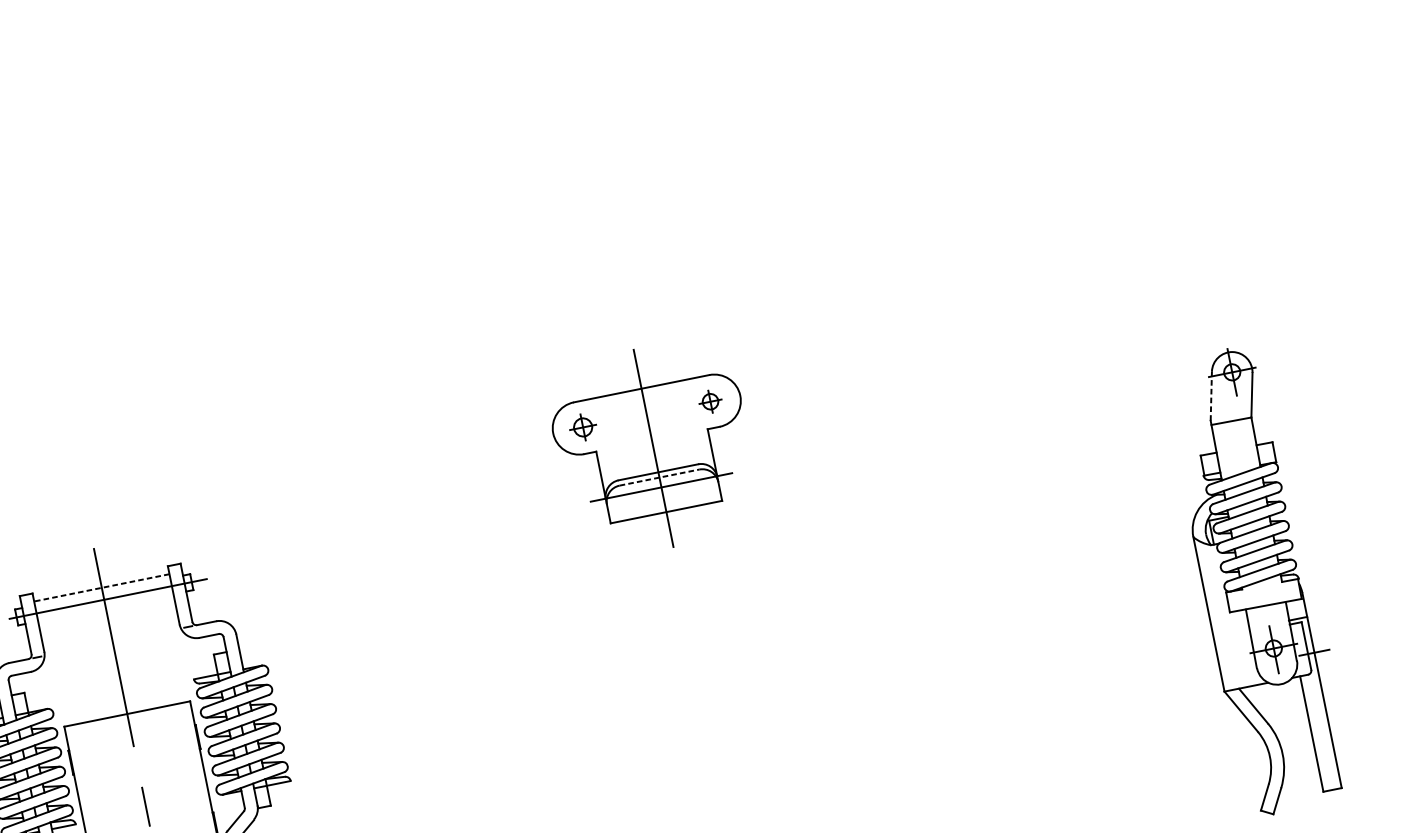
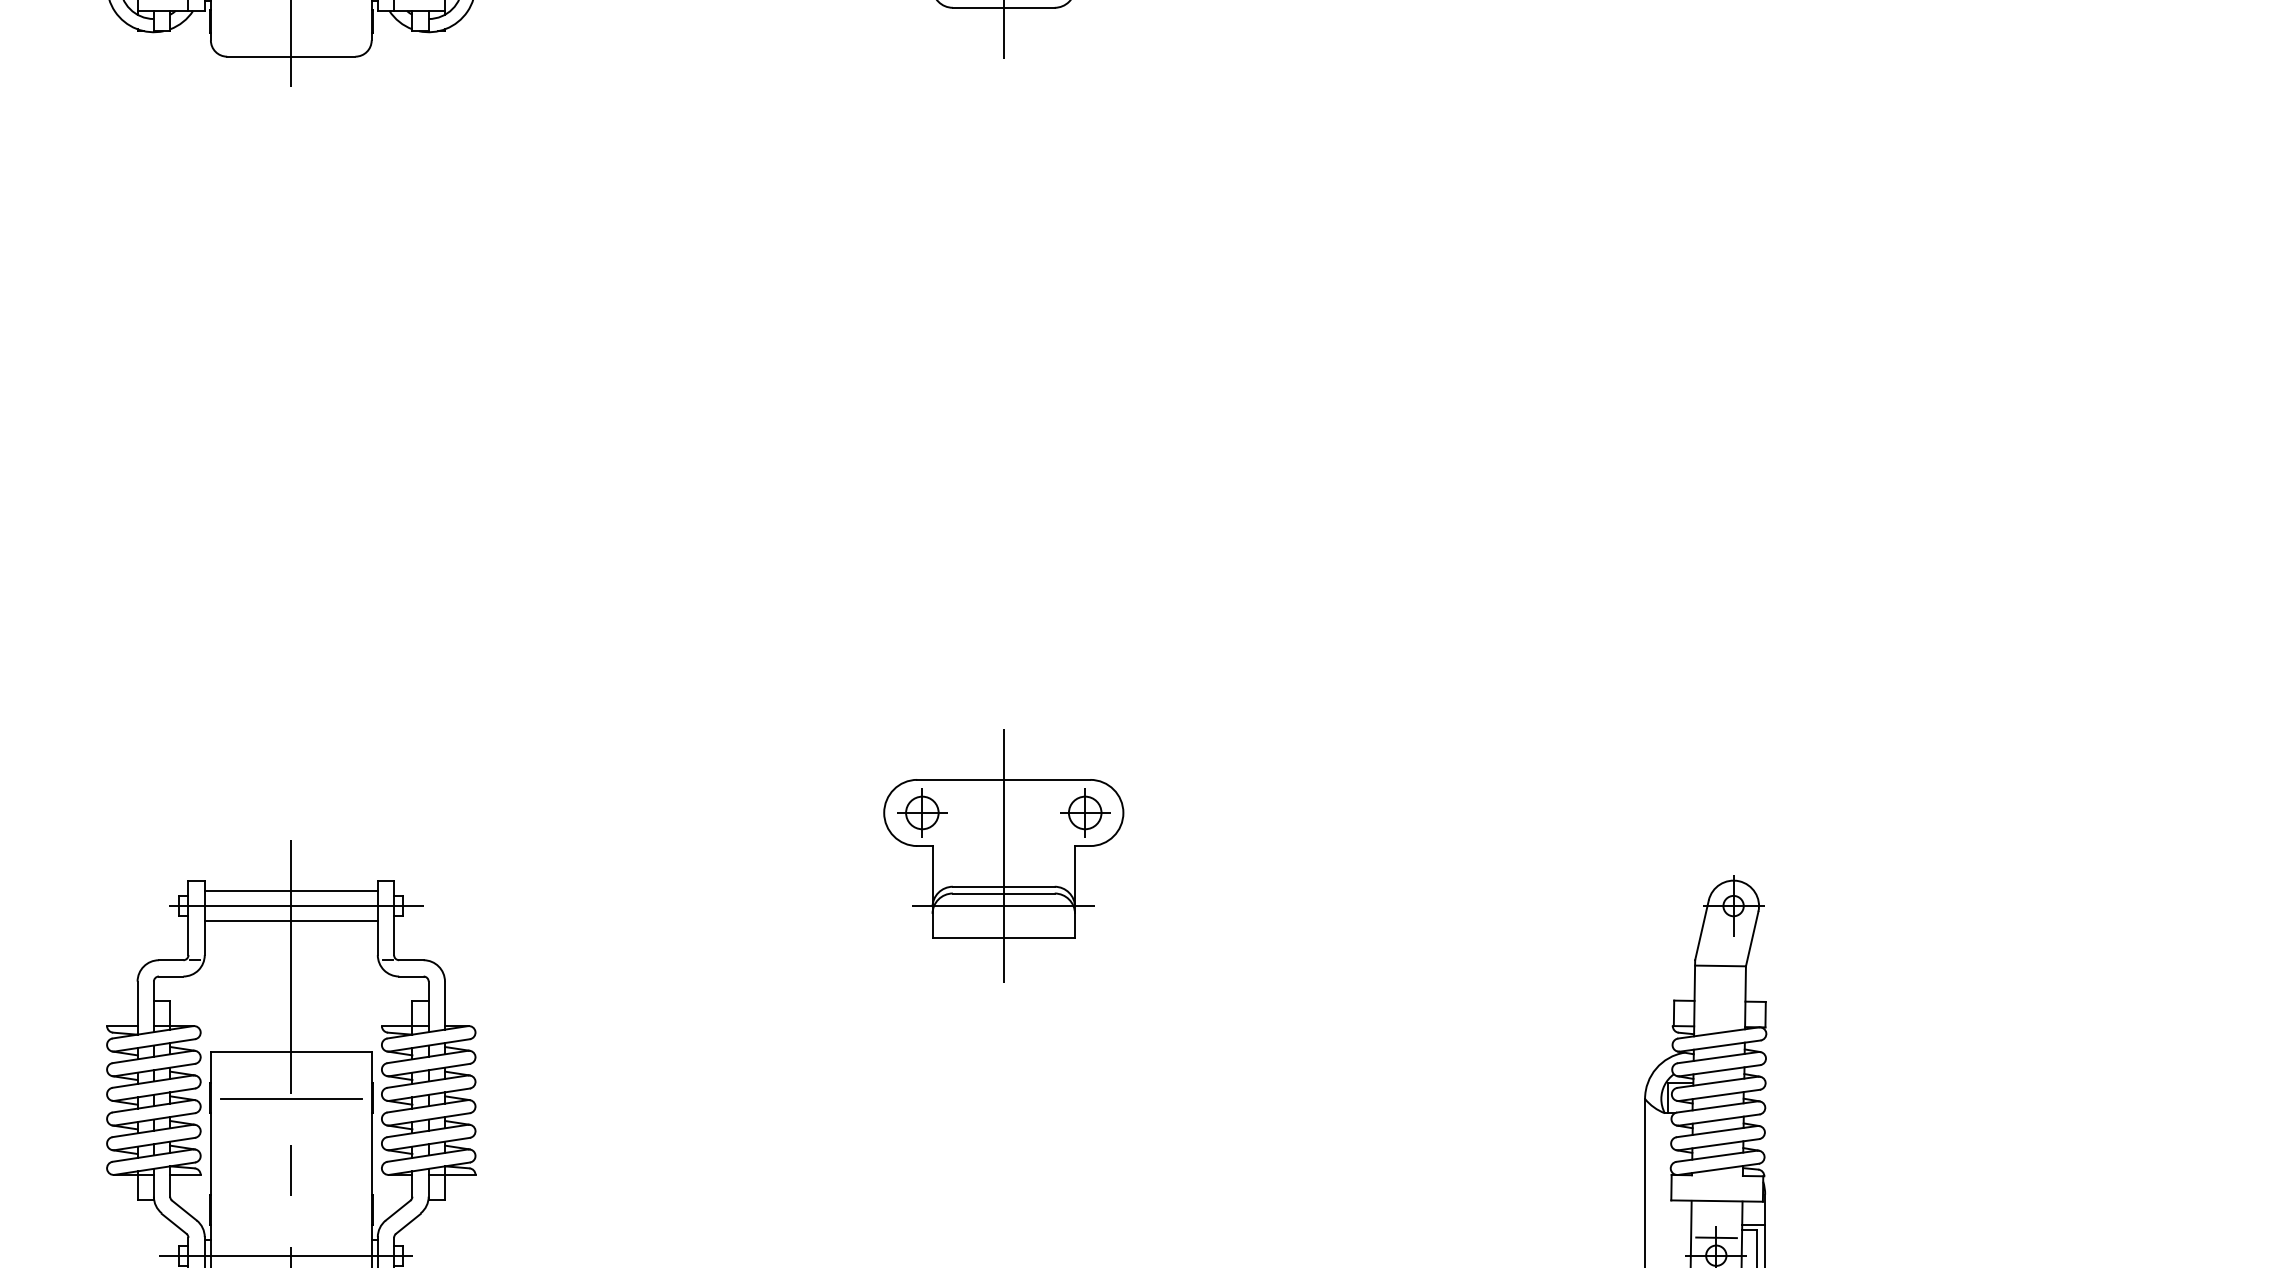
line: (1210, 396) -> (1701, 930), dashed -> solid
part: (710, 401) -> (1085, 812), size x1.67
part: (583, 427) -> (922, 812), size x1.43
line: (659, 477) -> (1003, 893), dashed -> solid
line: (101, 587) -> (291, 890), dashed -> solid
line: (106, 611) -> (290, 921), added
line: (1271, 634) -> (1716, 1237), added
line: (134, 750) -> (291, 1098), added

